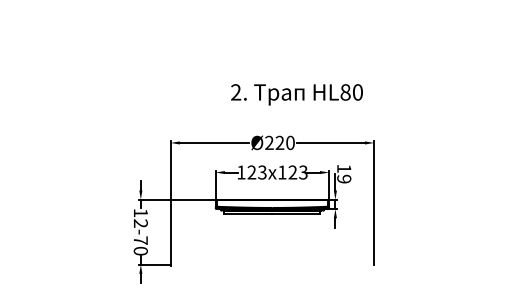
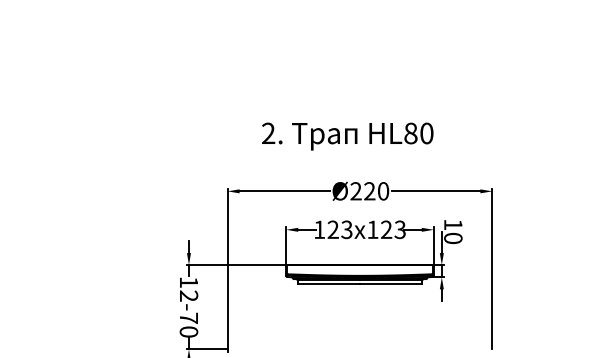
text: (296, 94) -> (347, 136), moved
text: (344, 178) -> (453, 237), 19 -> 10

